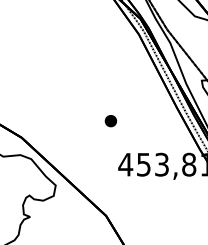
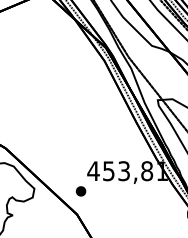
part: (110, 121) -> (80, 191), moved

